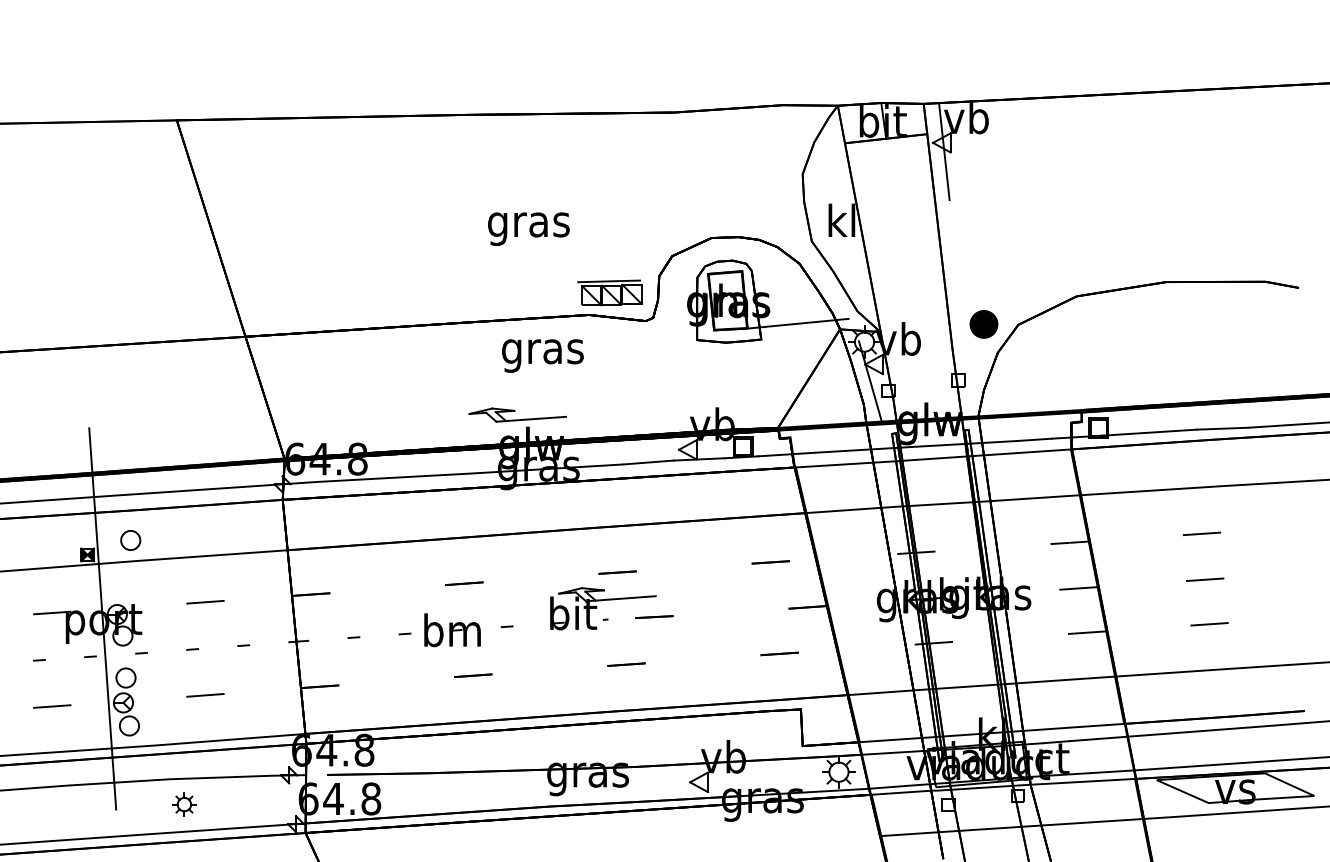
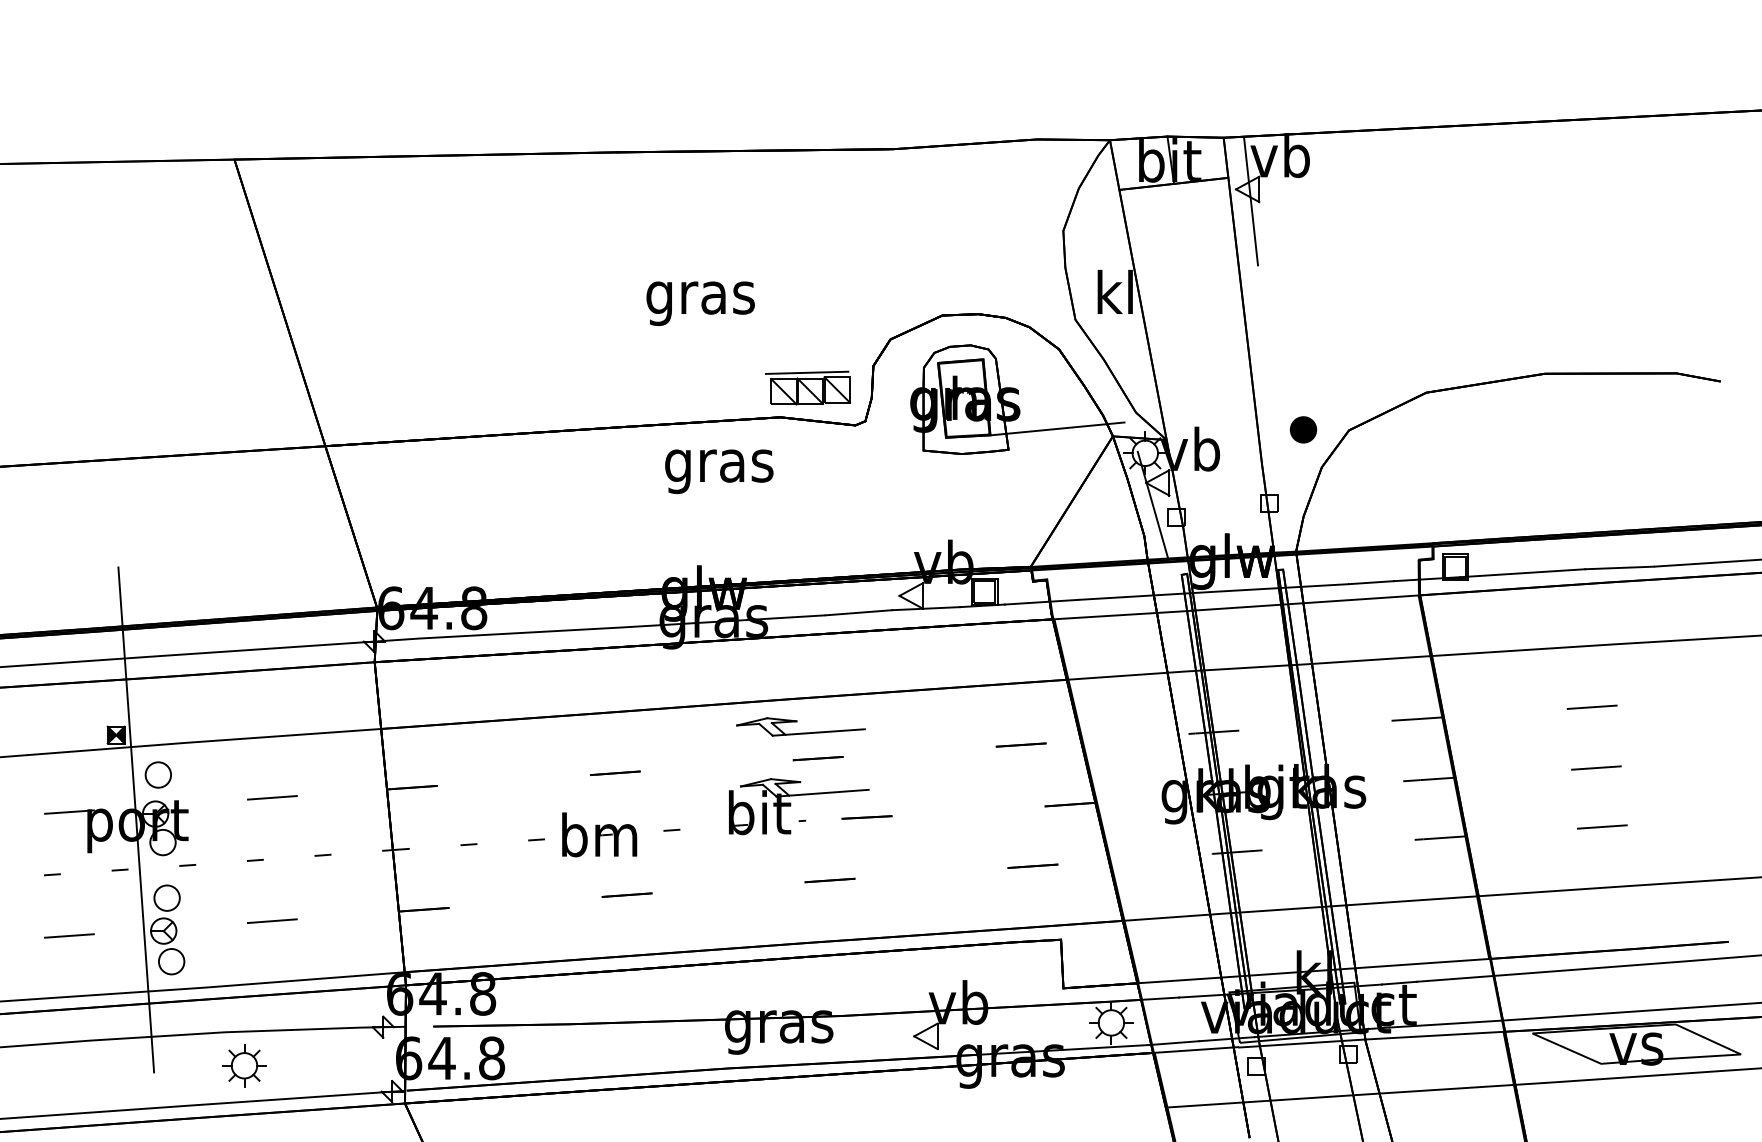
part: (983, 324) -> (1303, 429), size x0.71
part: (517, 414) -> (800, 726), moved
part: (130, 540) -> (157, 774), moved
part: (184, 804) -> (244, 1065), size x1.43

